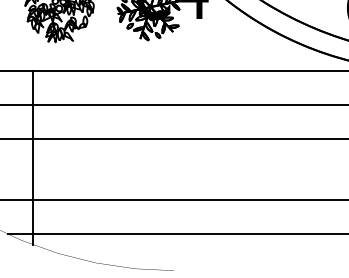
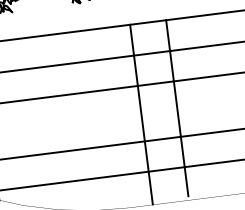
line: (240, 168) -> (177, 108), added
line: (200, 170) -> (141, 114), added

